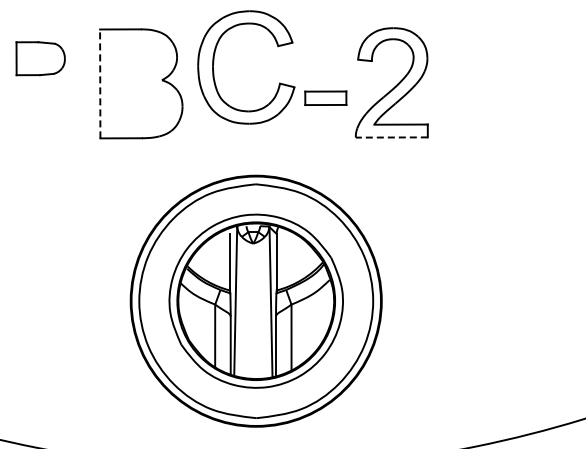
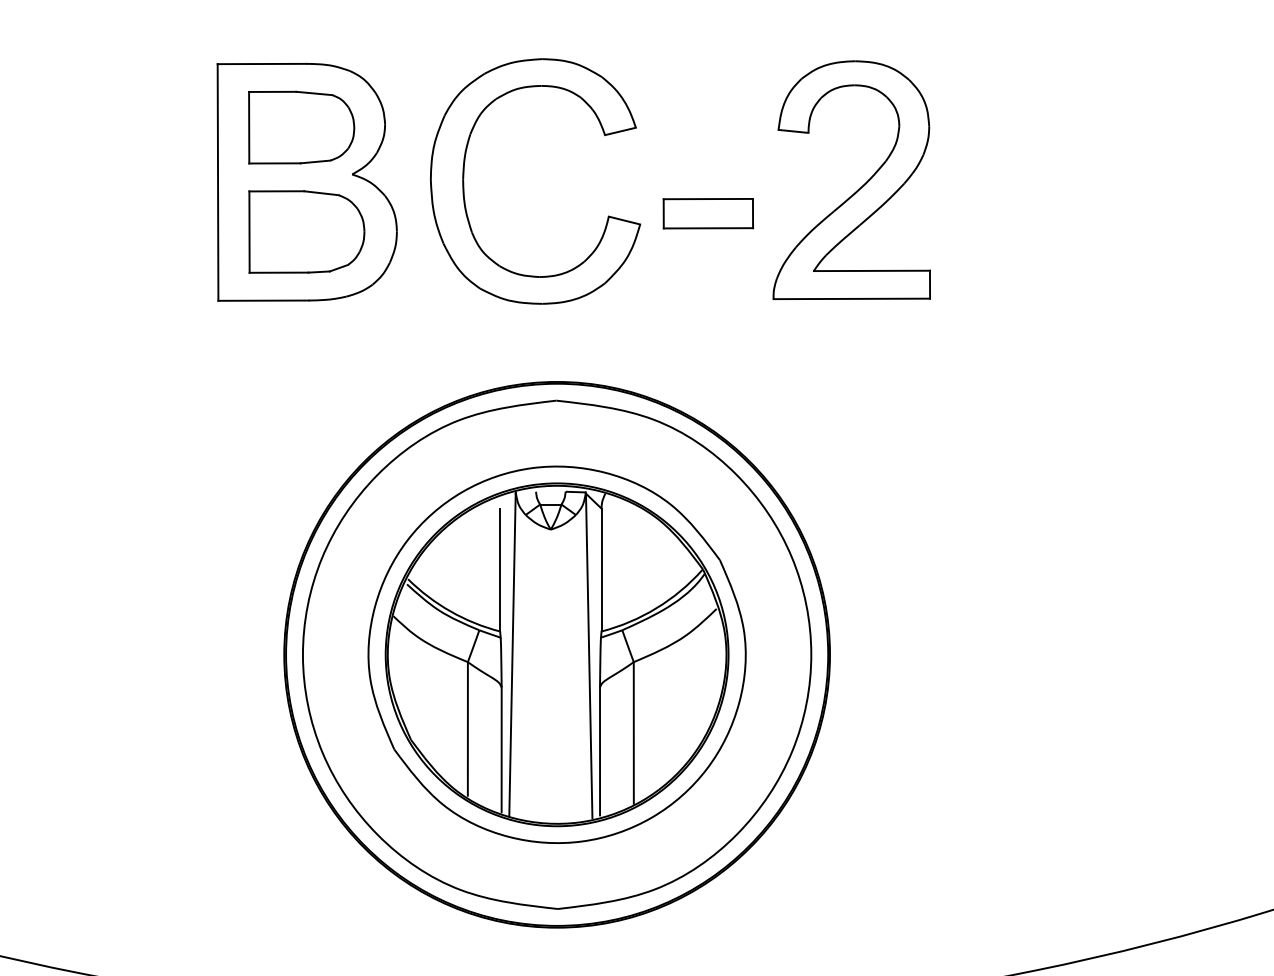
part: (40, 58) -> (301, 127), moved
part: (214, 71) -> (466, 190), moved
line: (100, 83) -> (218, 181), dashed -> solid
part: (140, 106) -> (305, 231), added
line: (391, 137) -> (851, 298), dashed -> solid

